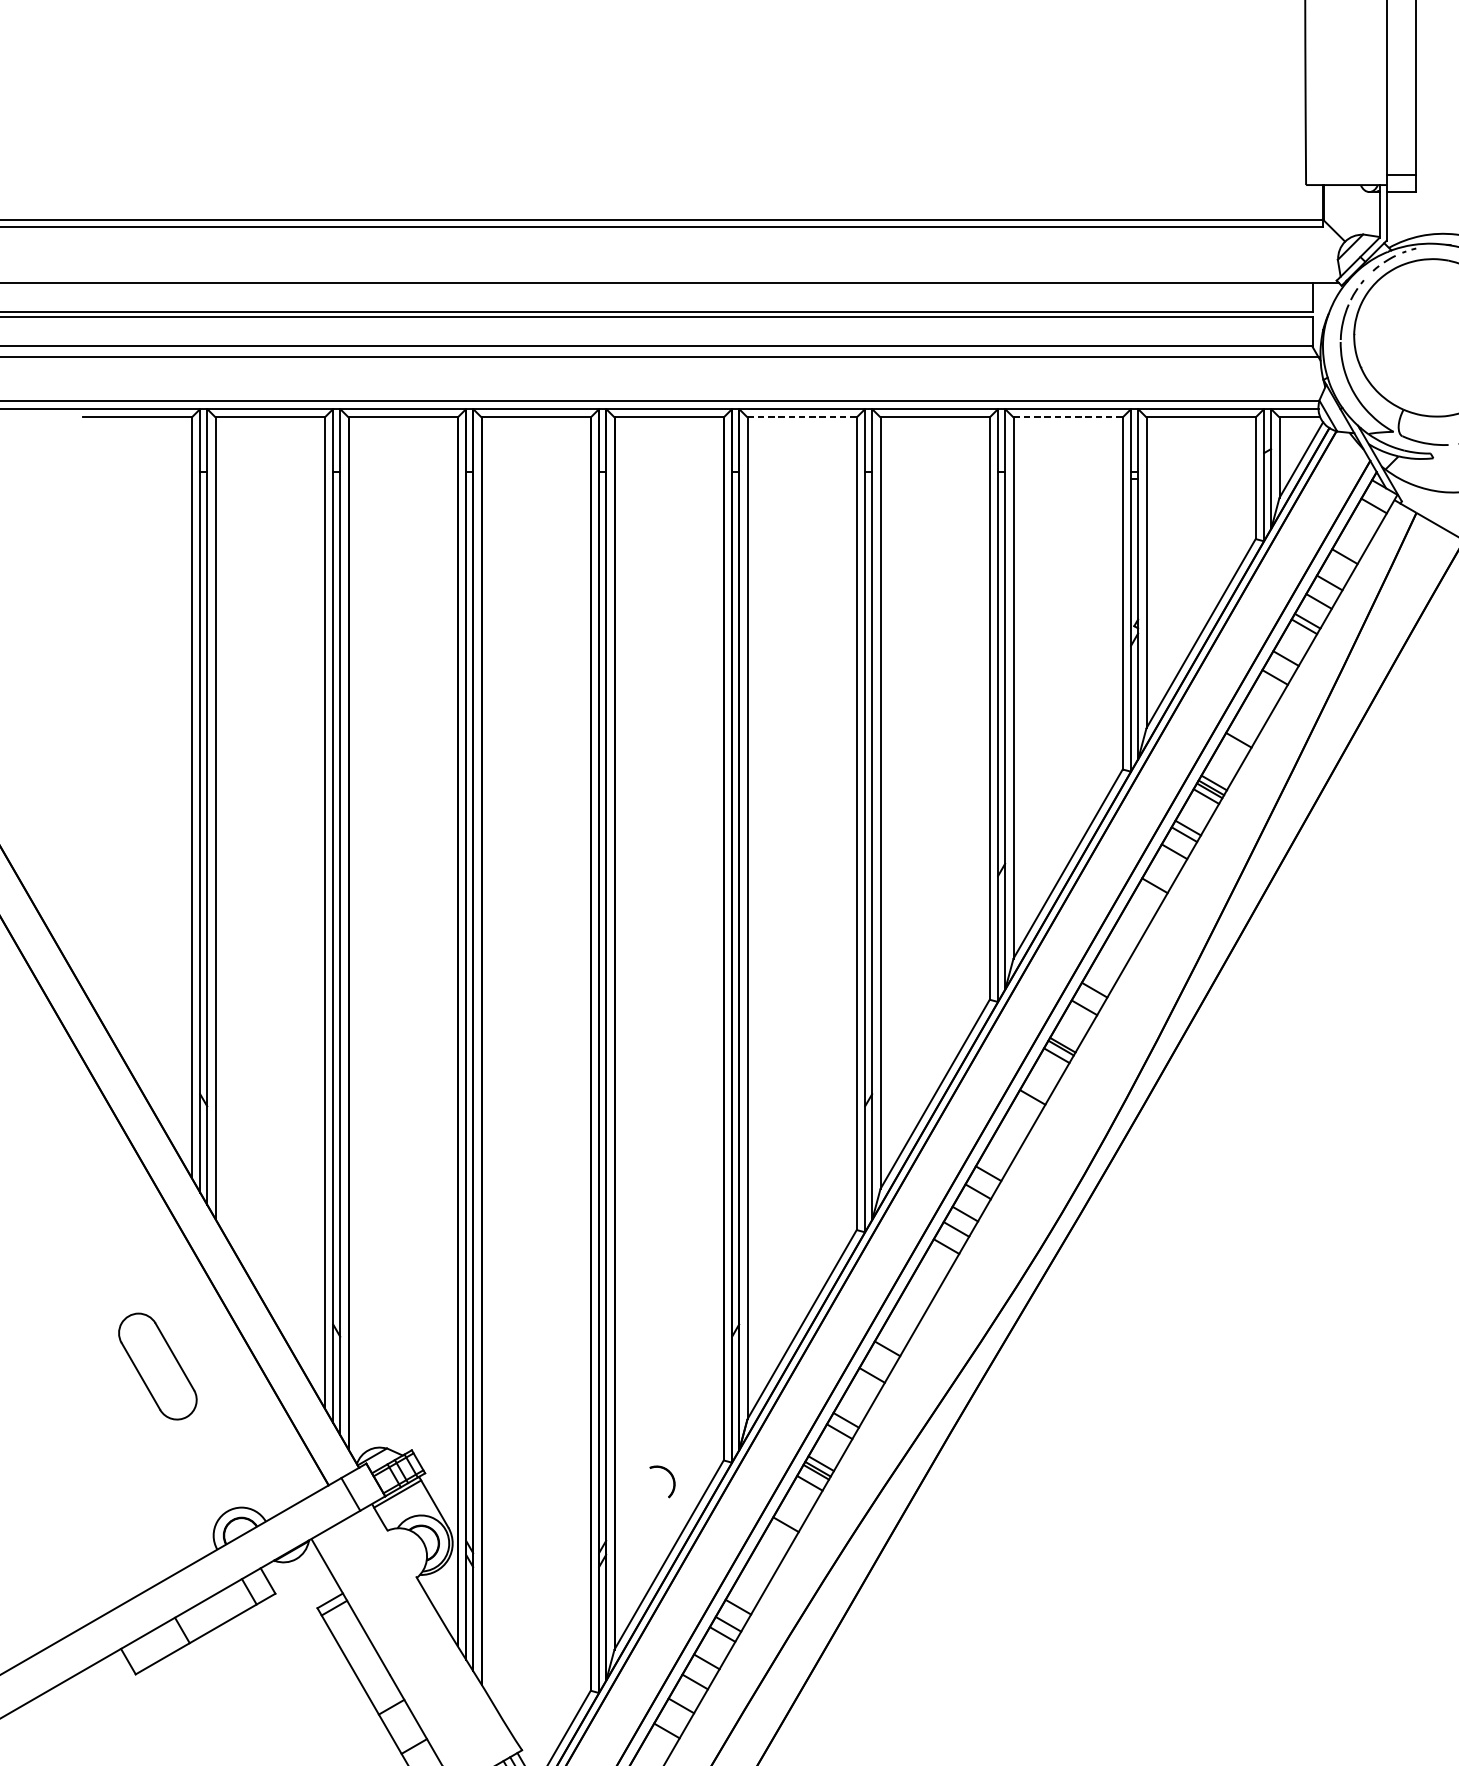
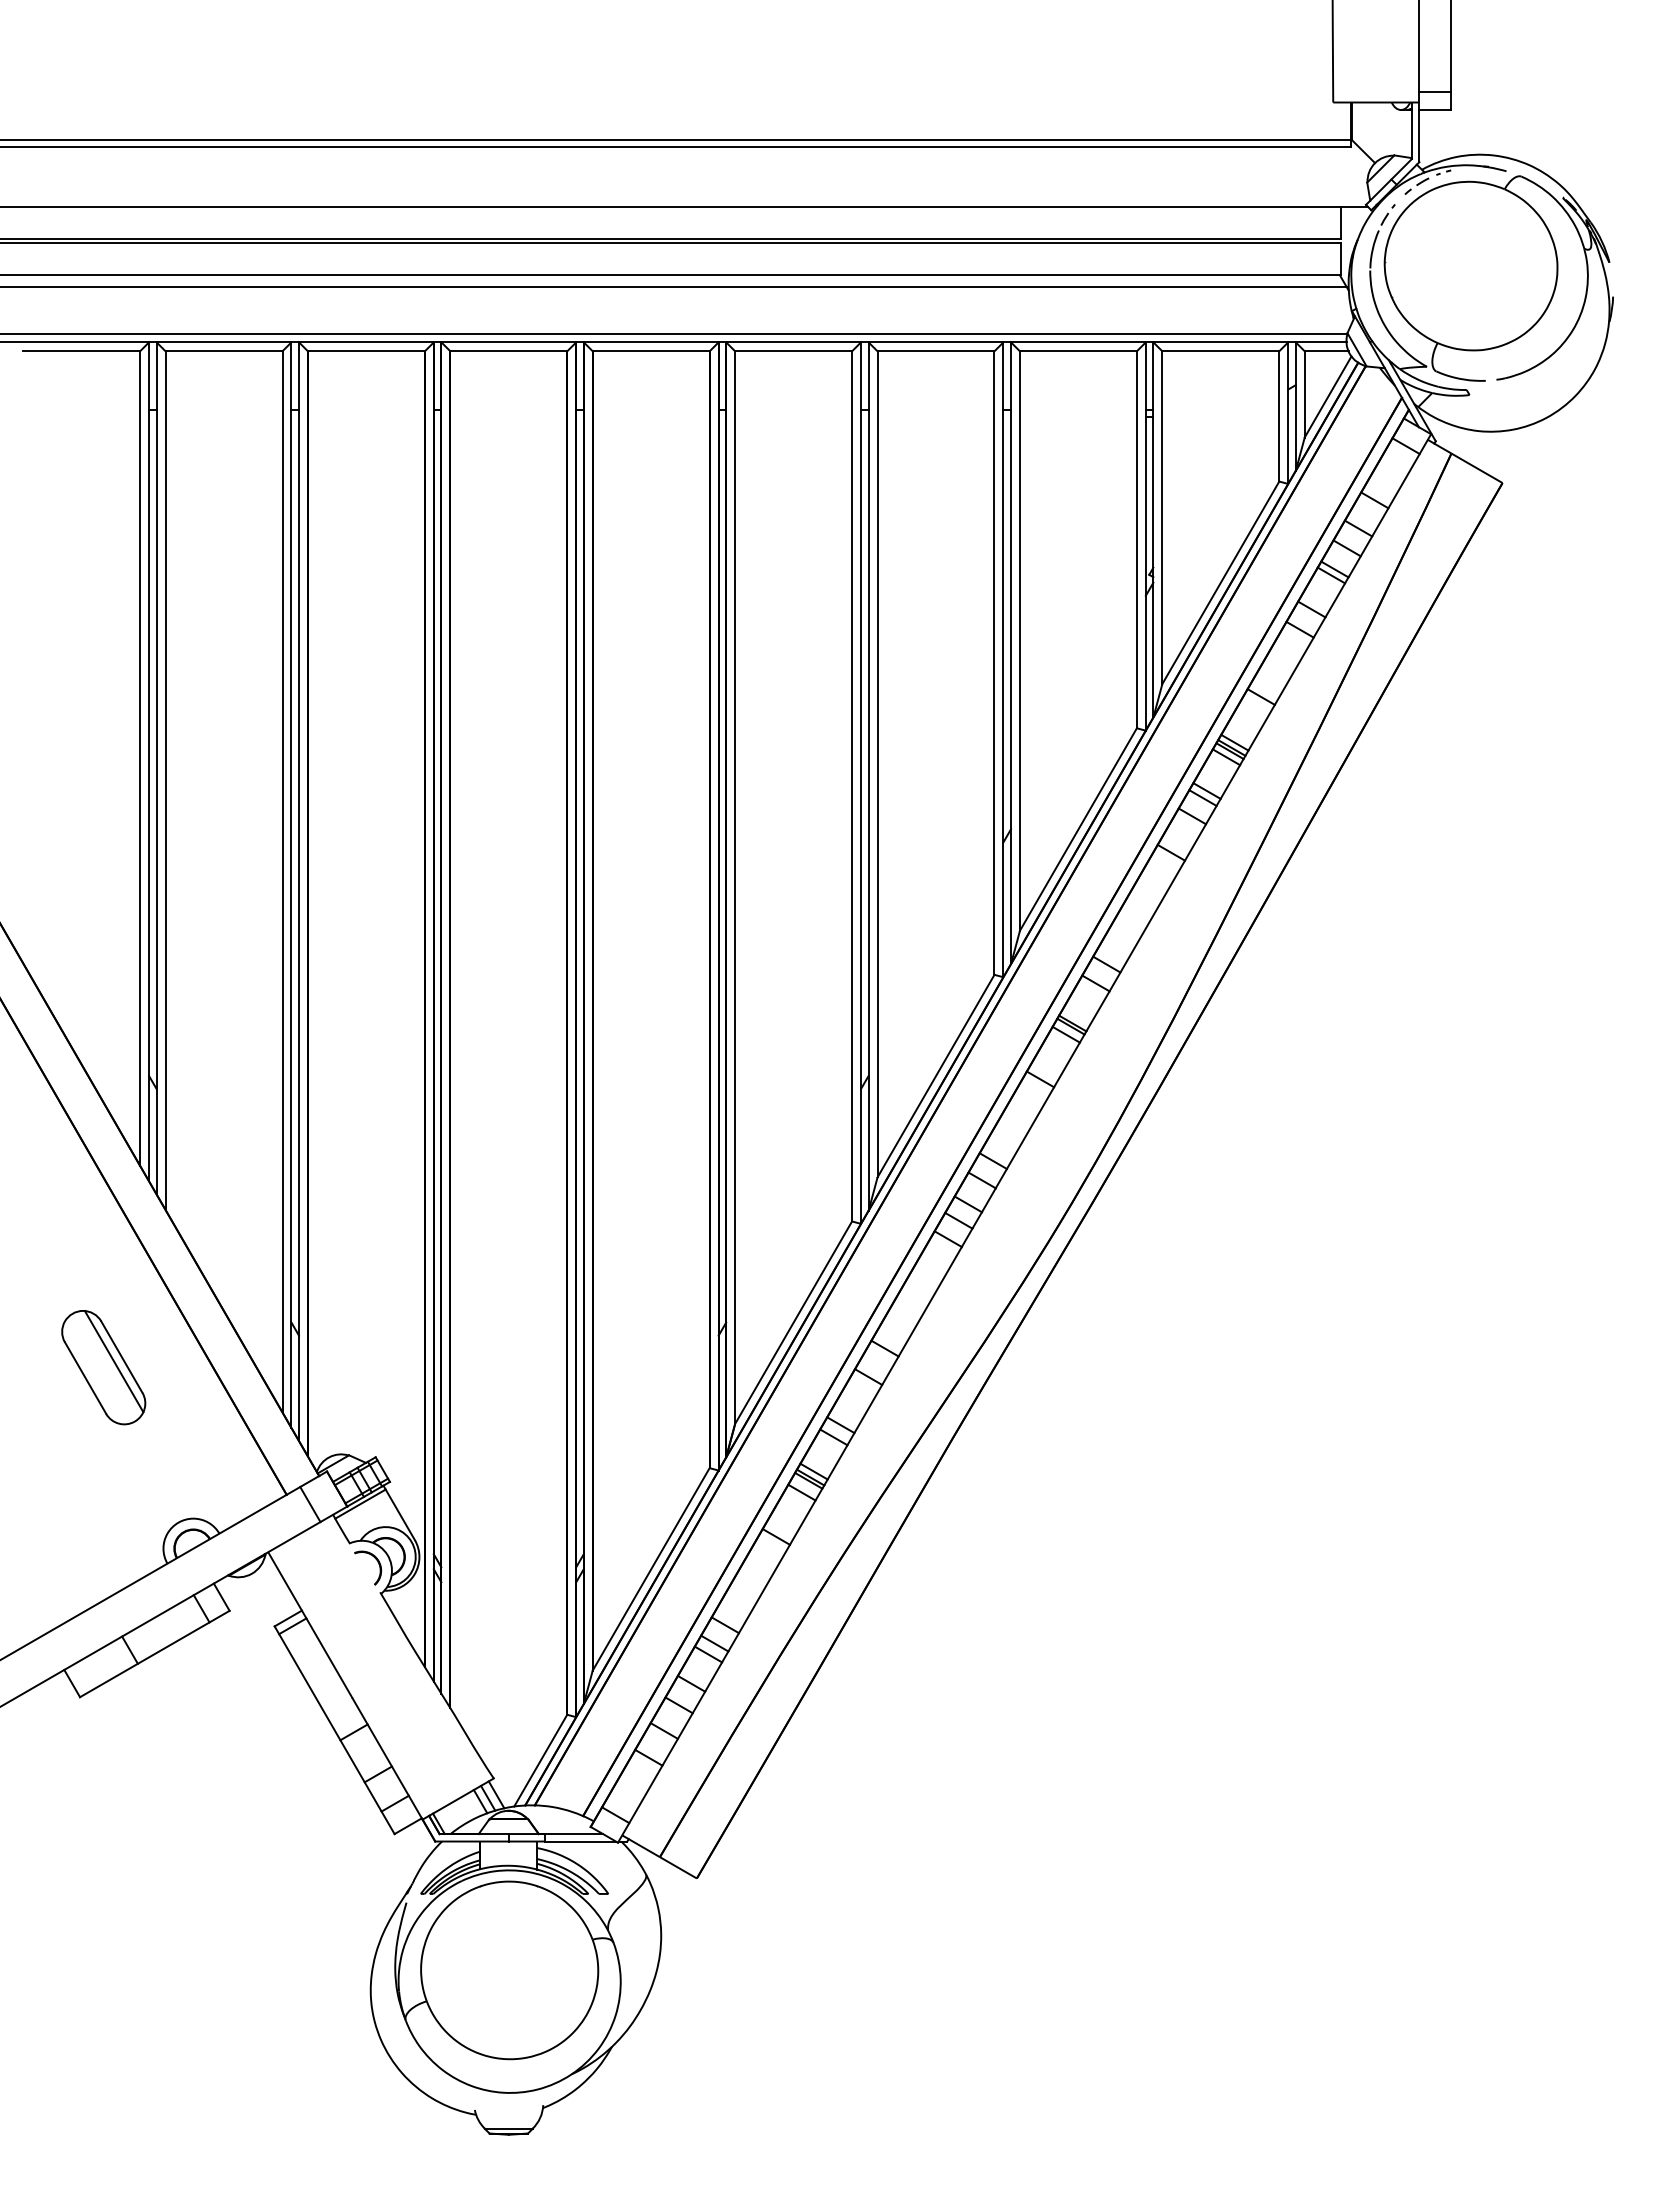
line: (802, 417) -> (793, 351), dashed -> solid
line: (1067, 417) -> (1077, 351), dashed -> solid
line: (166, 1360) -> (113, 1361), added
part: (671, 1476) -> (377, 1562), moved

